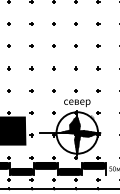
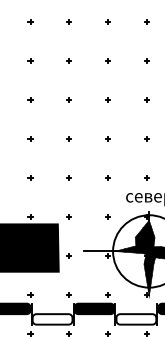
fill: (21, 171) -> (51, 318), removed
fill: (69, 171) -> (135, 318), removed

